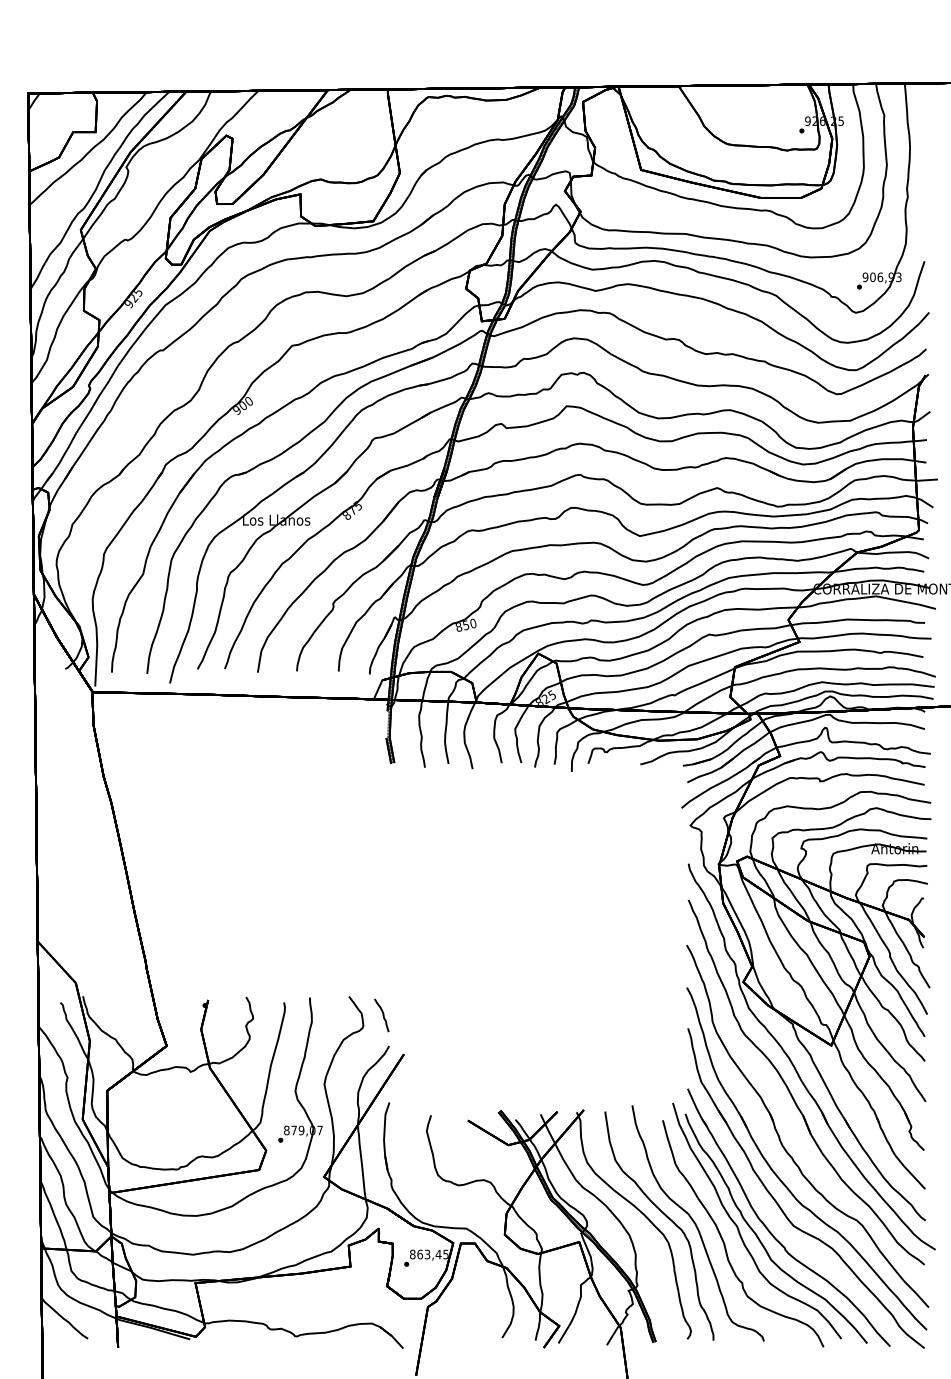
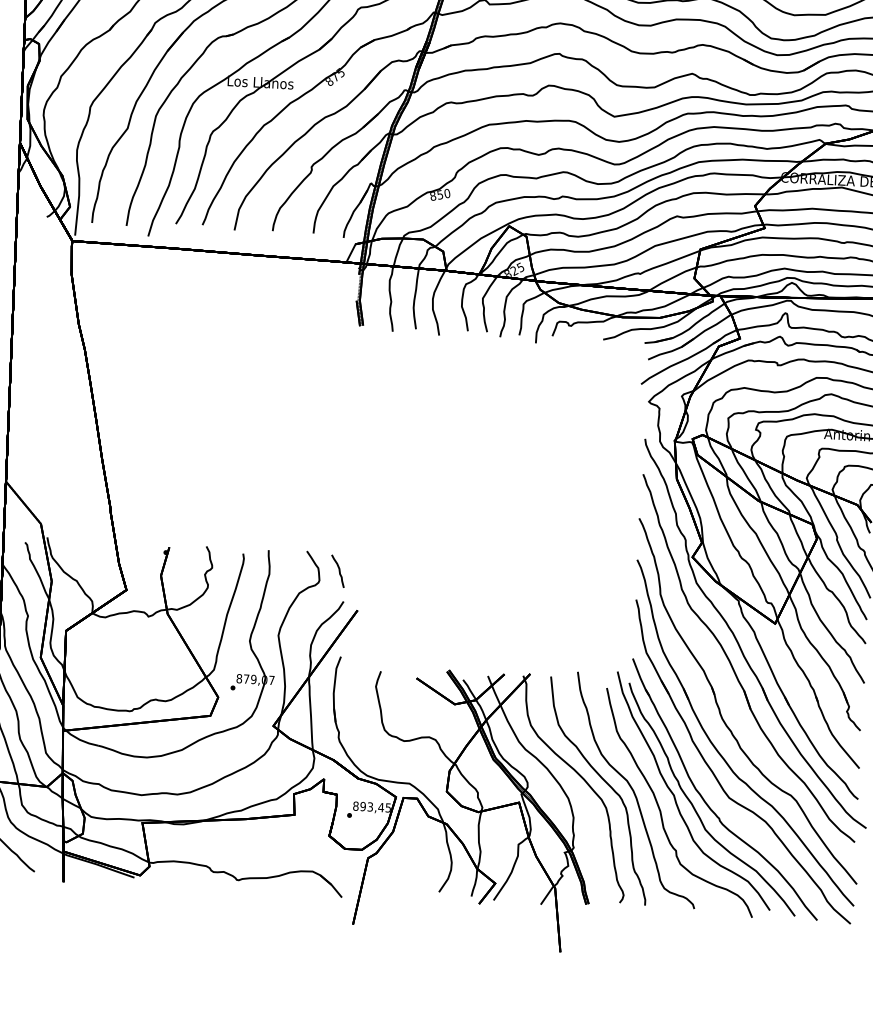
text: (420, 1254) -> (363, 806), 863,45 -> 893,45

